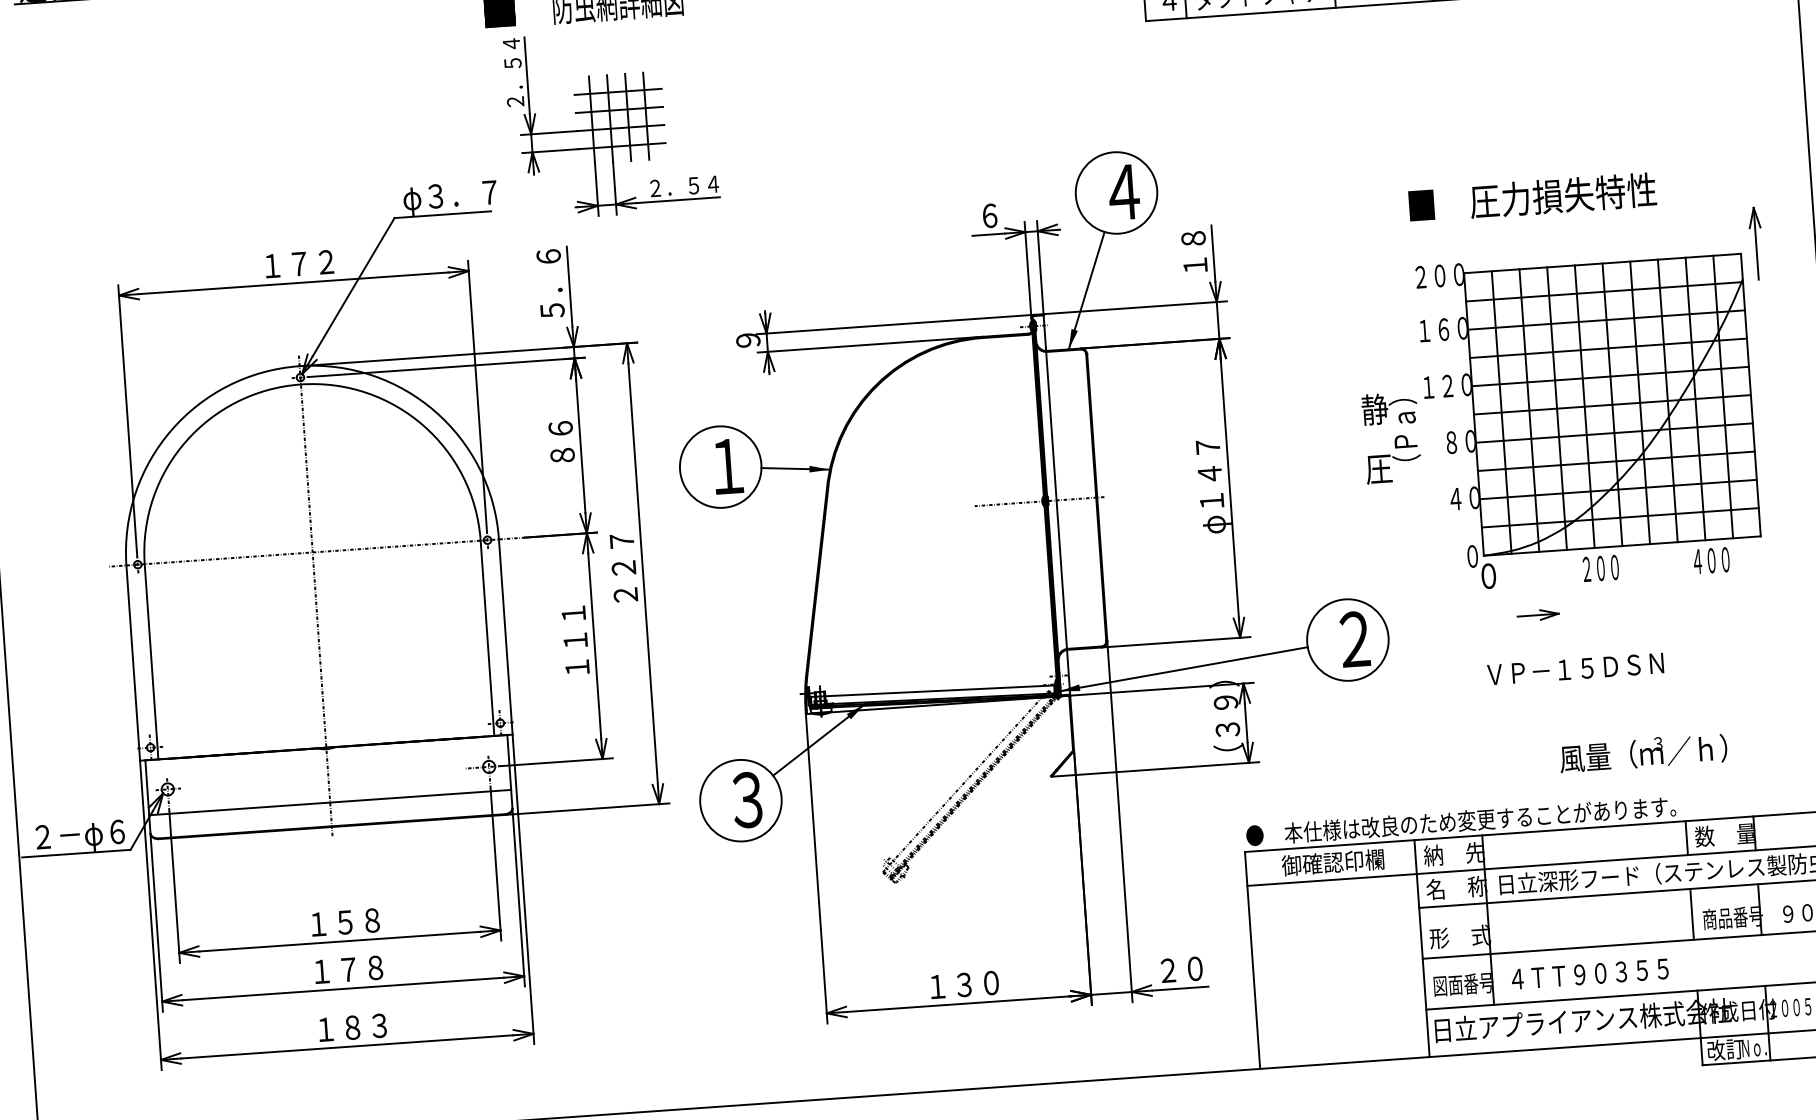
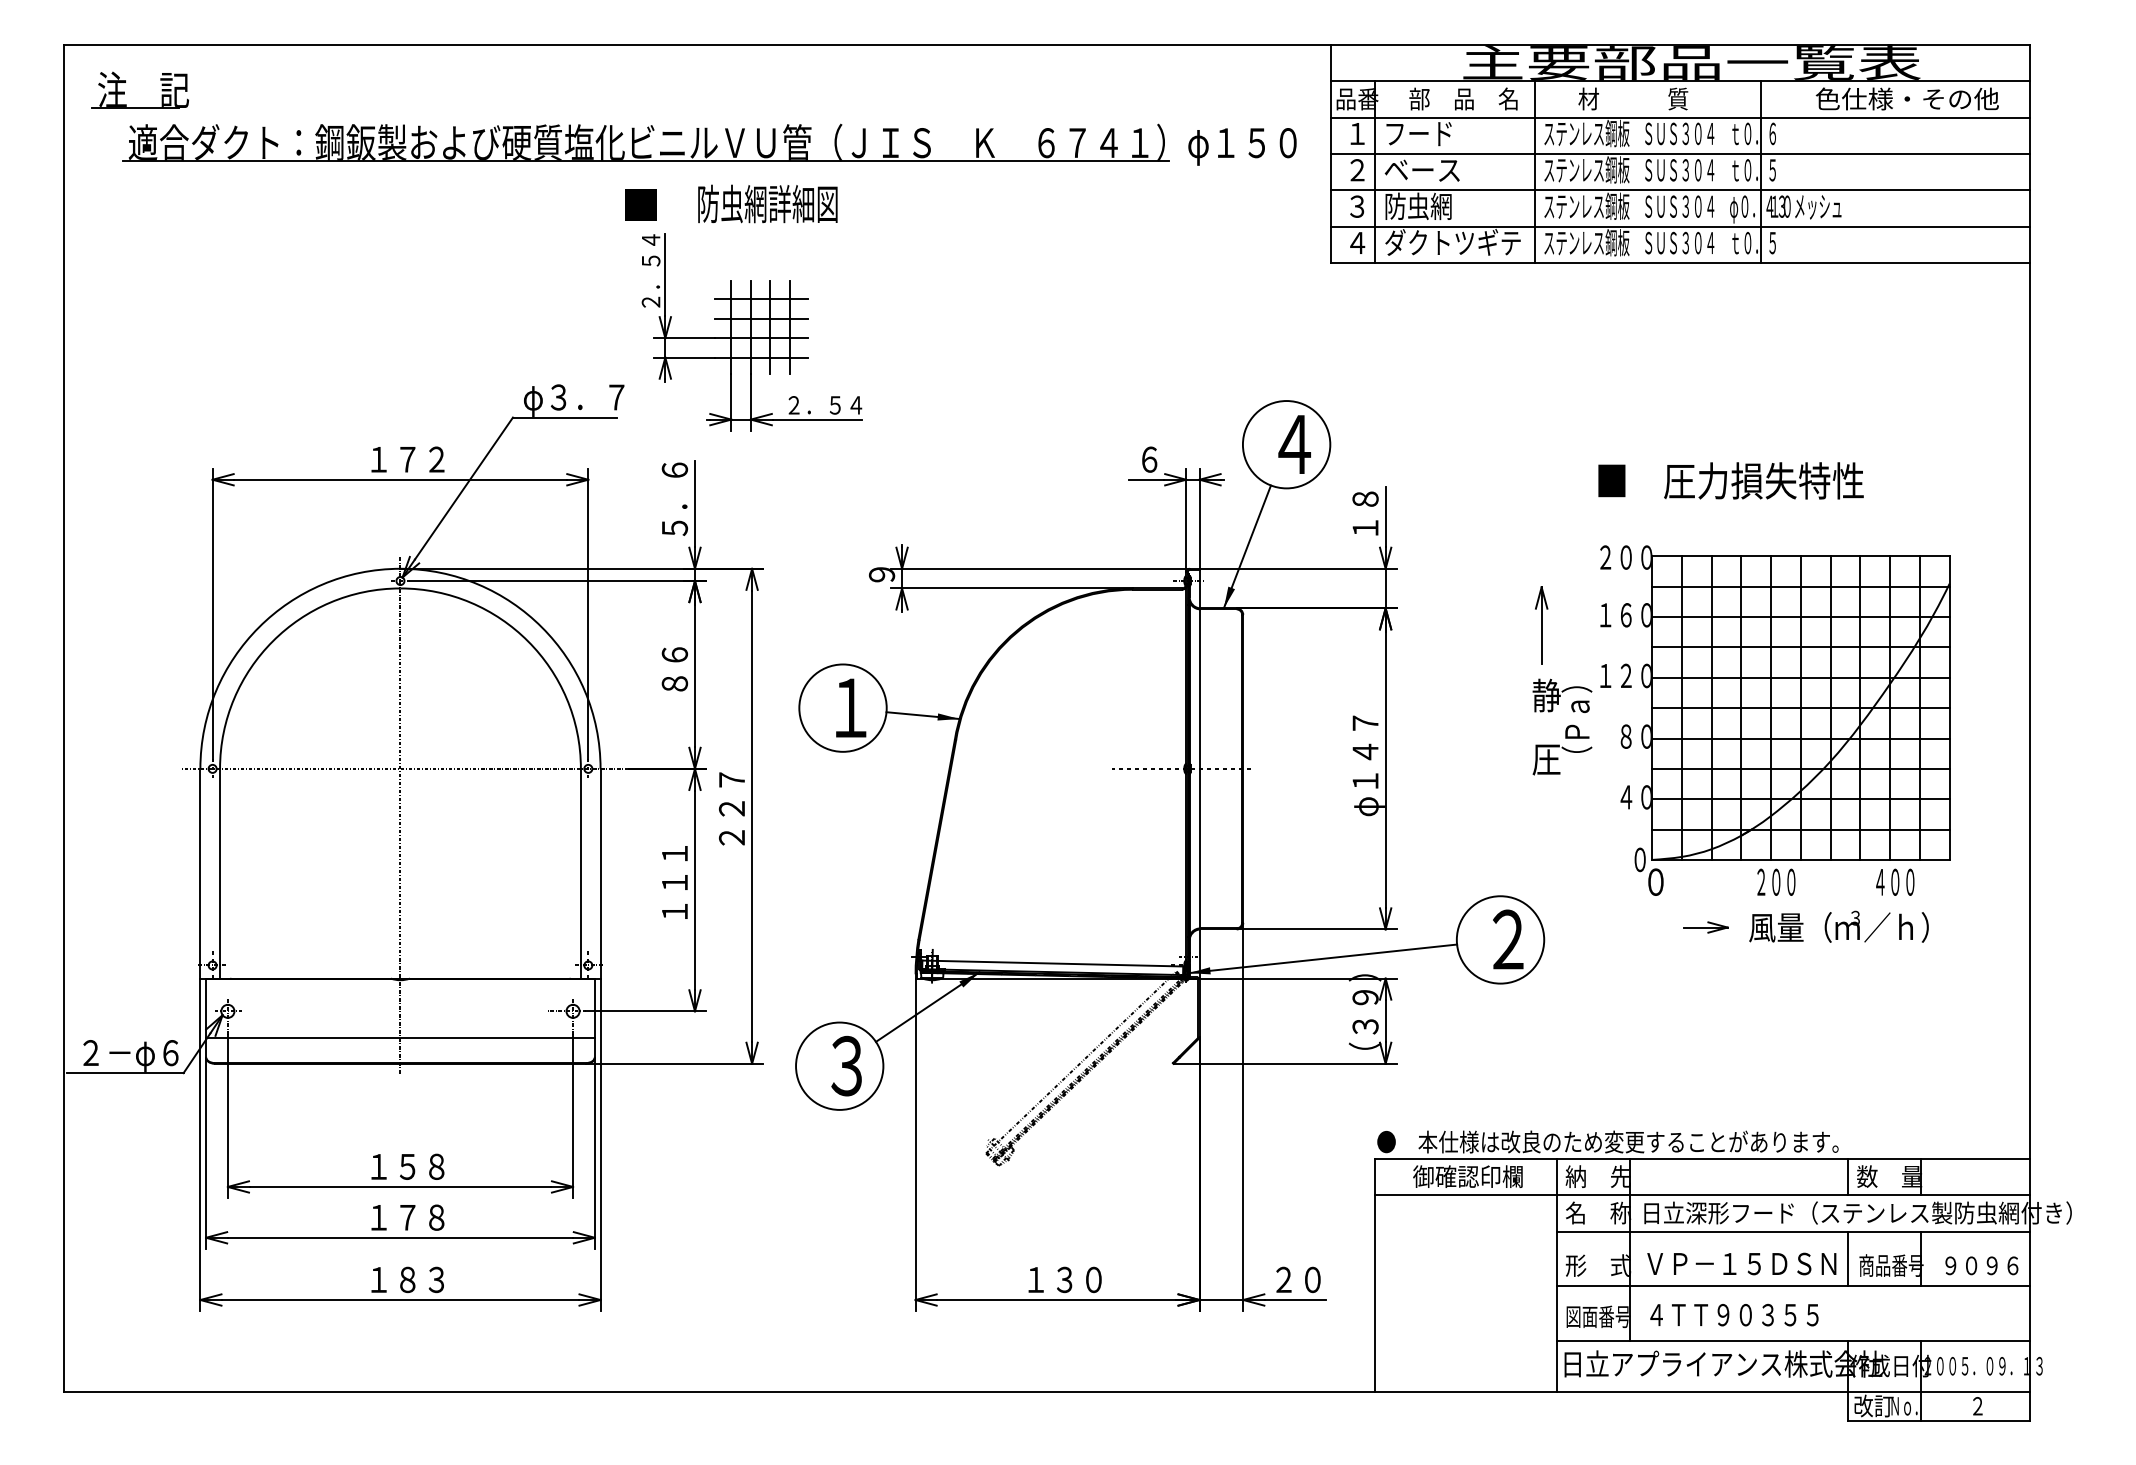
part: (1756, 243) -> (1541, 625), moved
text: (1575, 668) -> (1741, 1263), moved
text: (1642, 752) -> (1838, 926), moved

